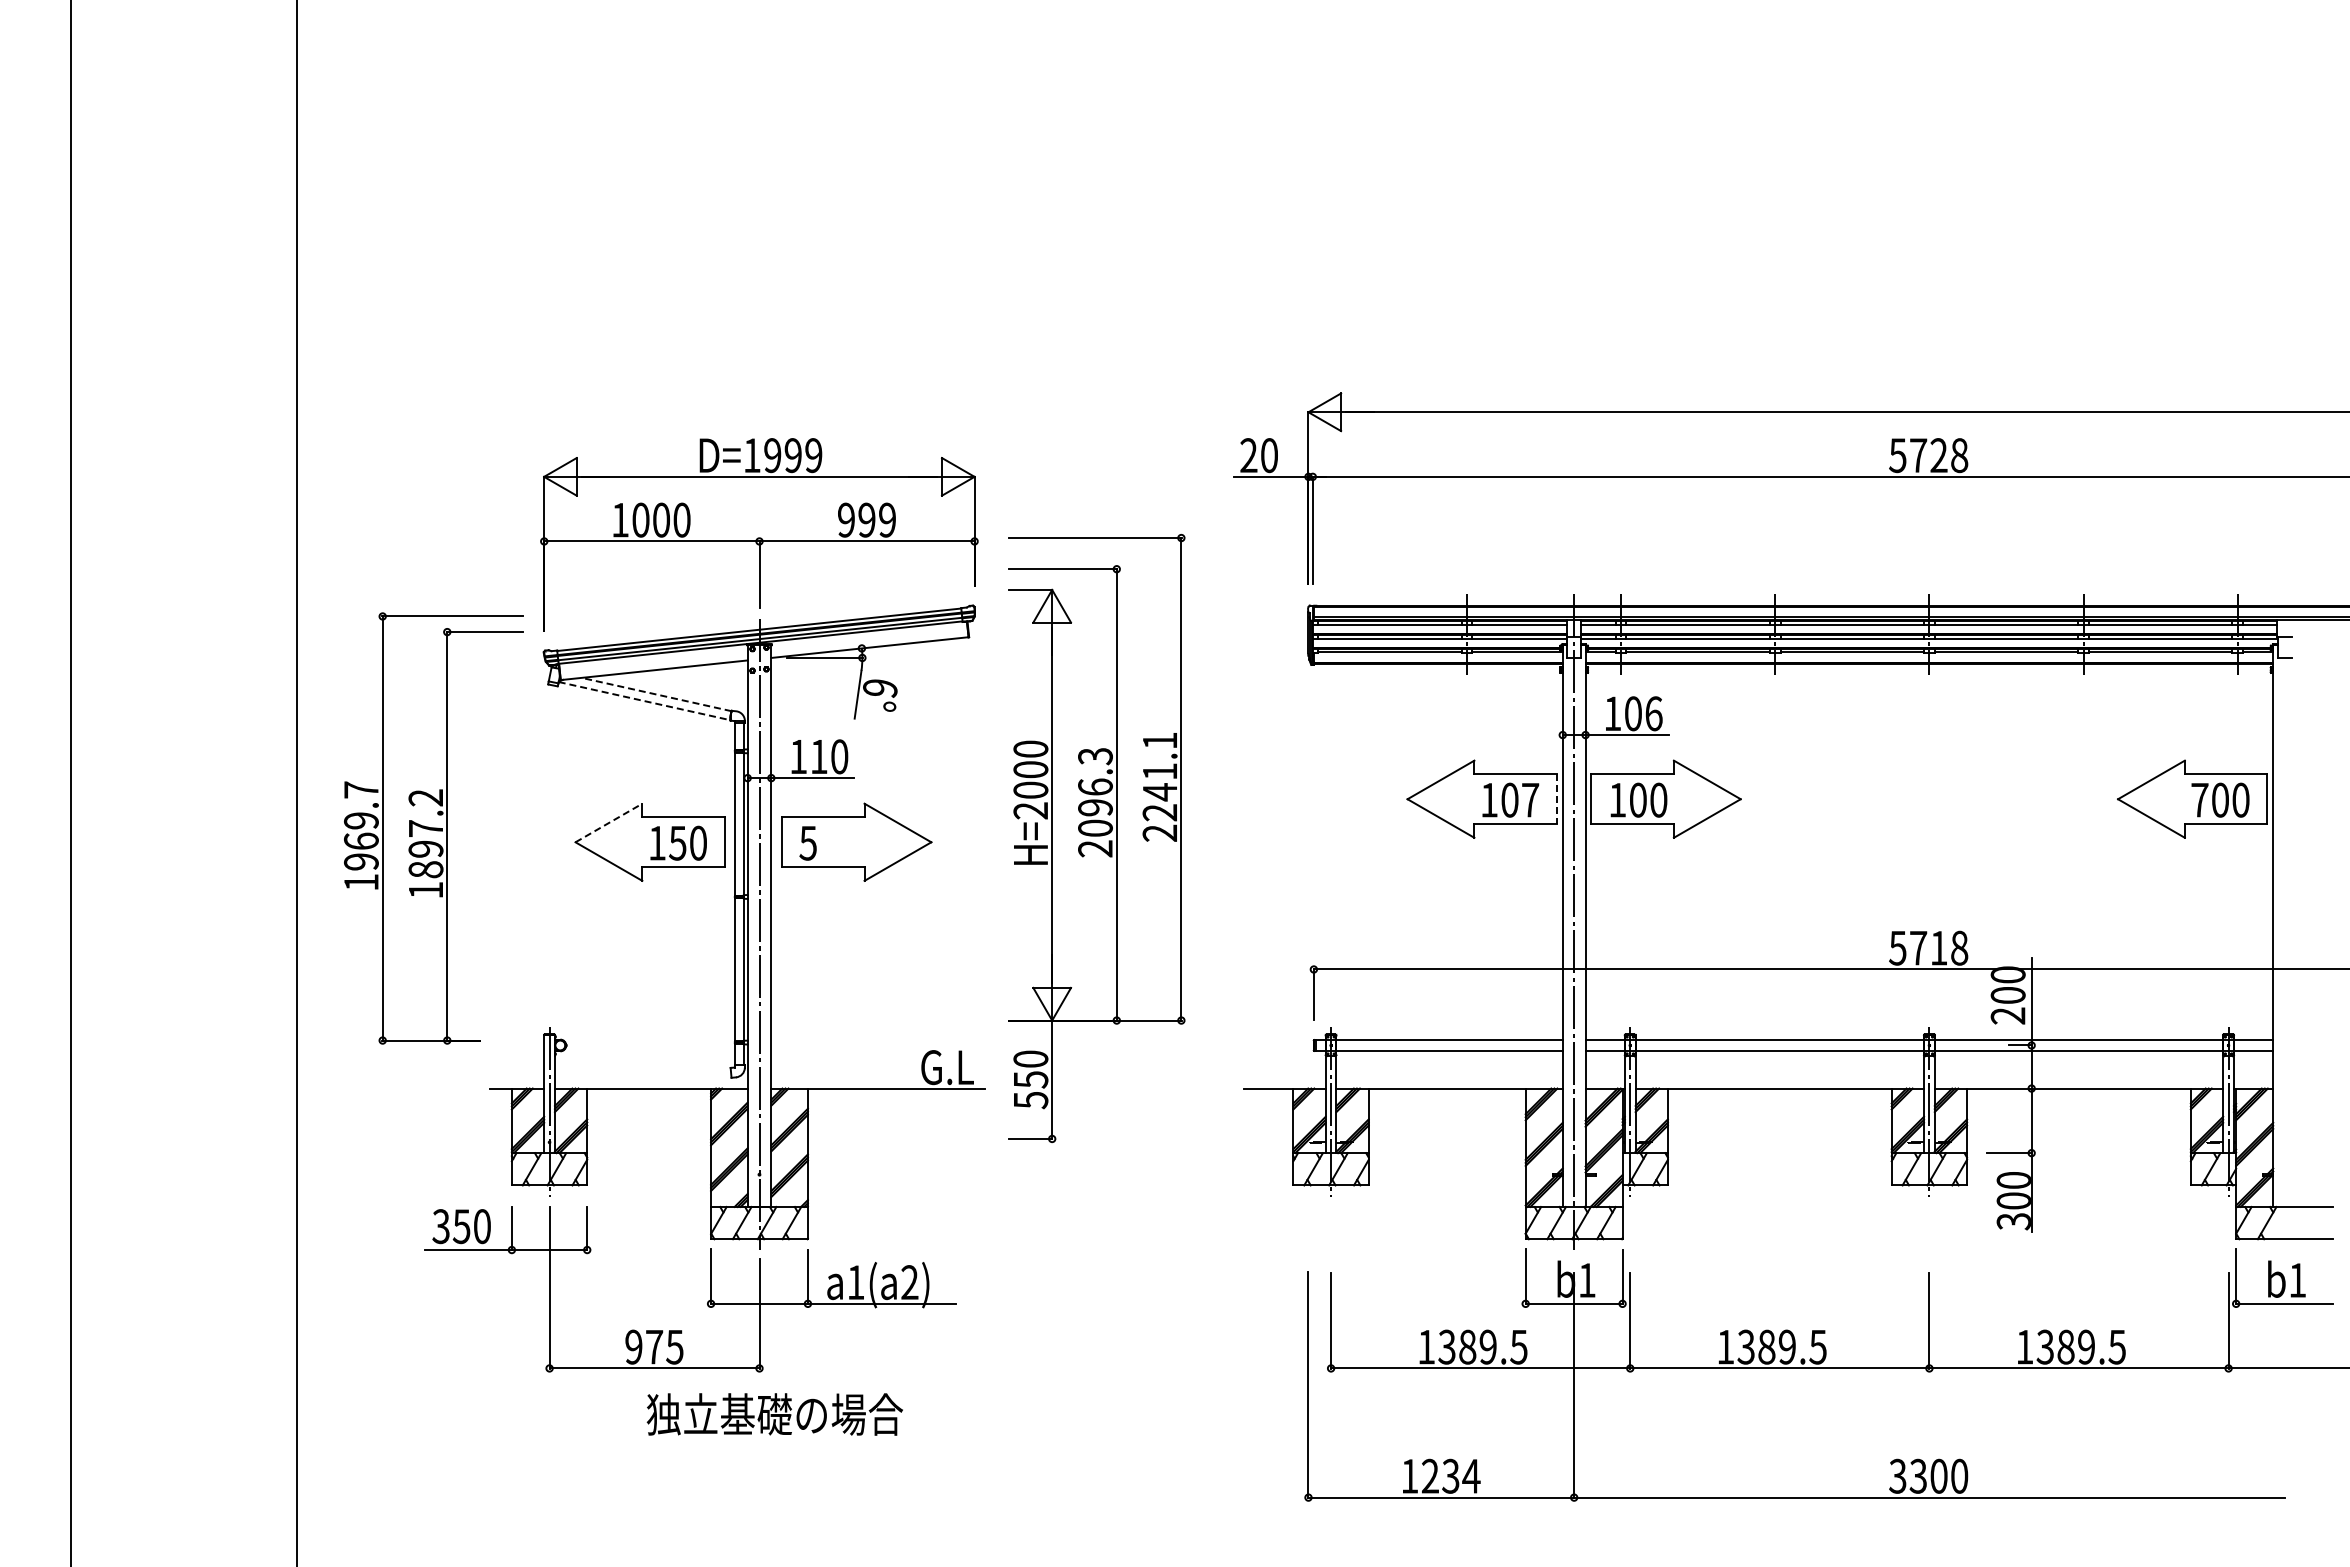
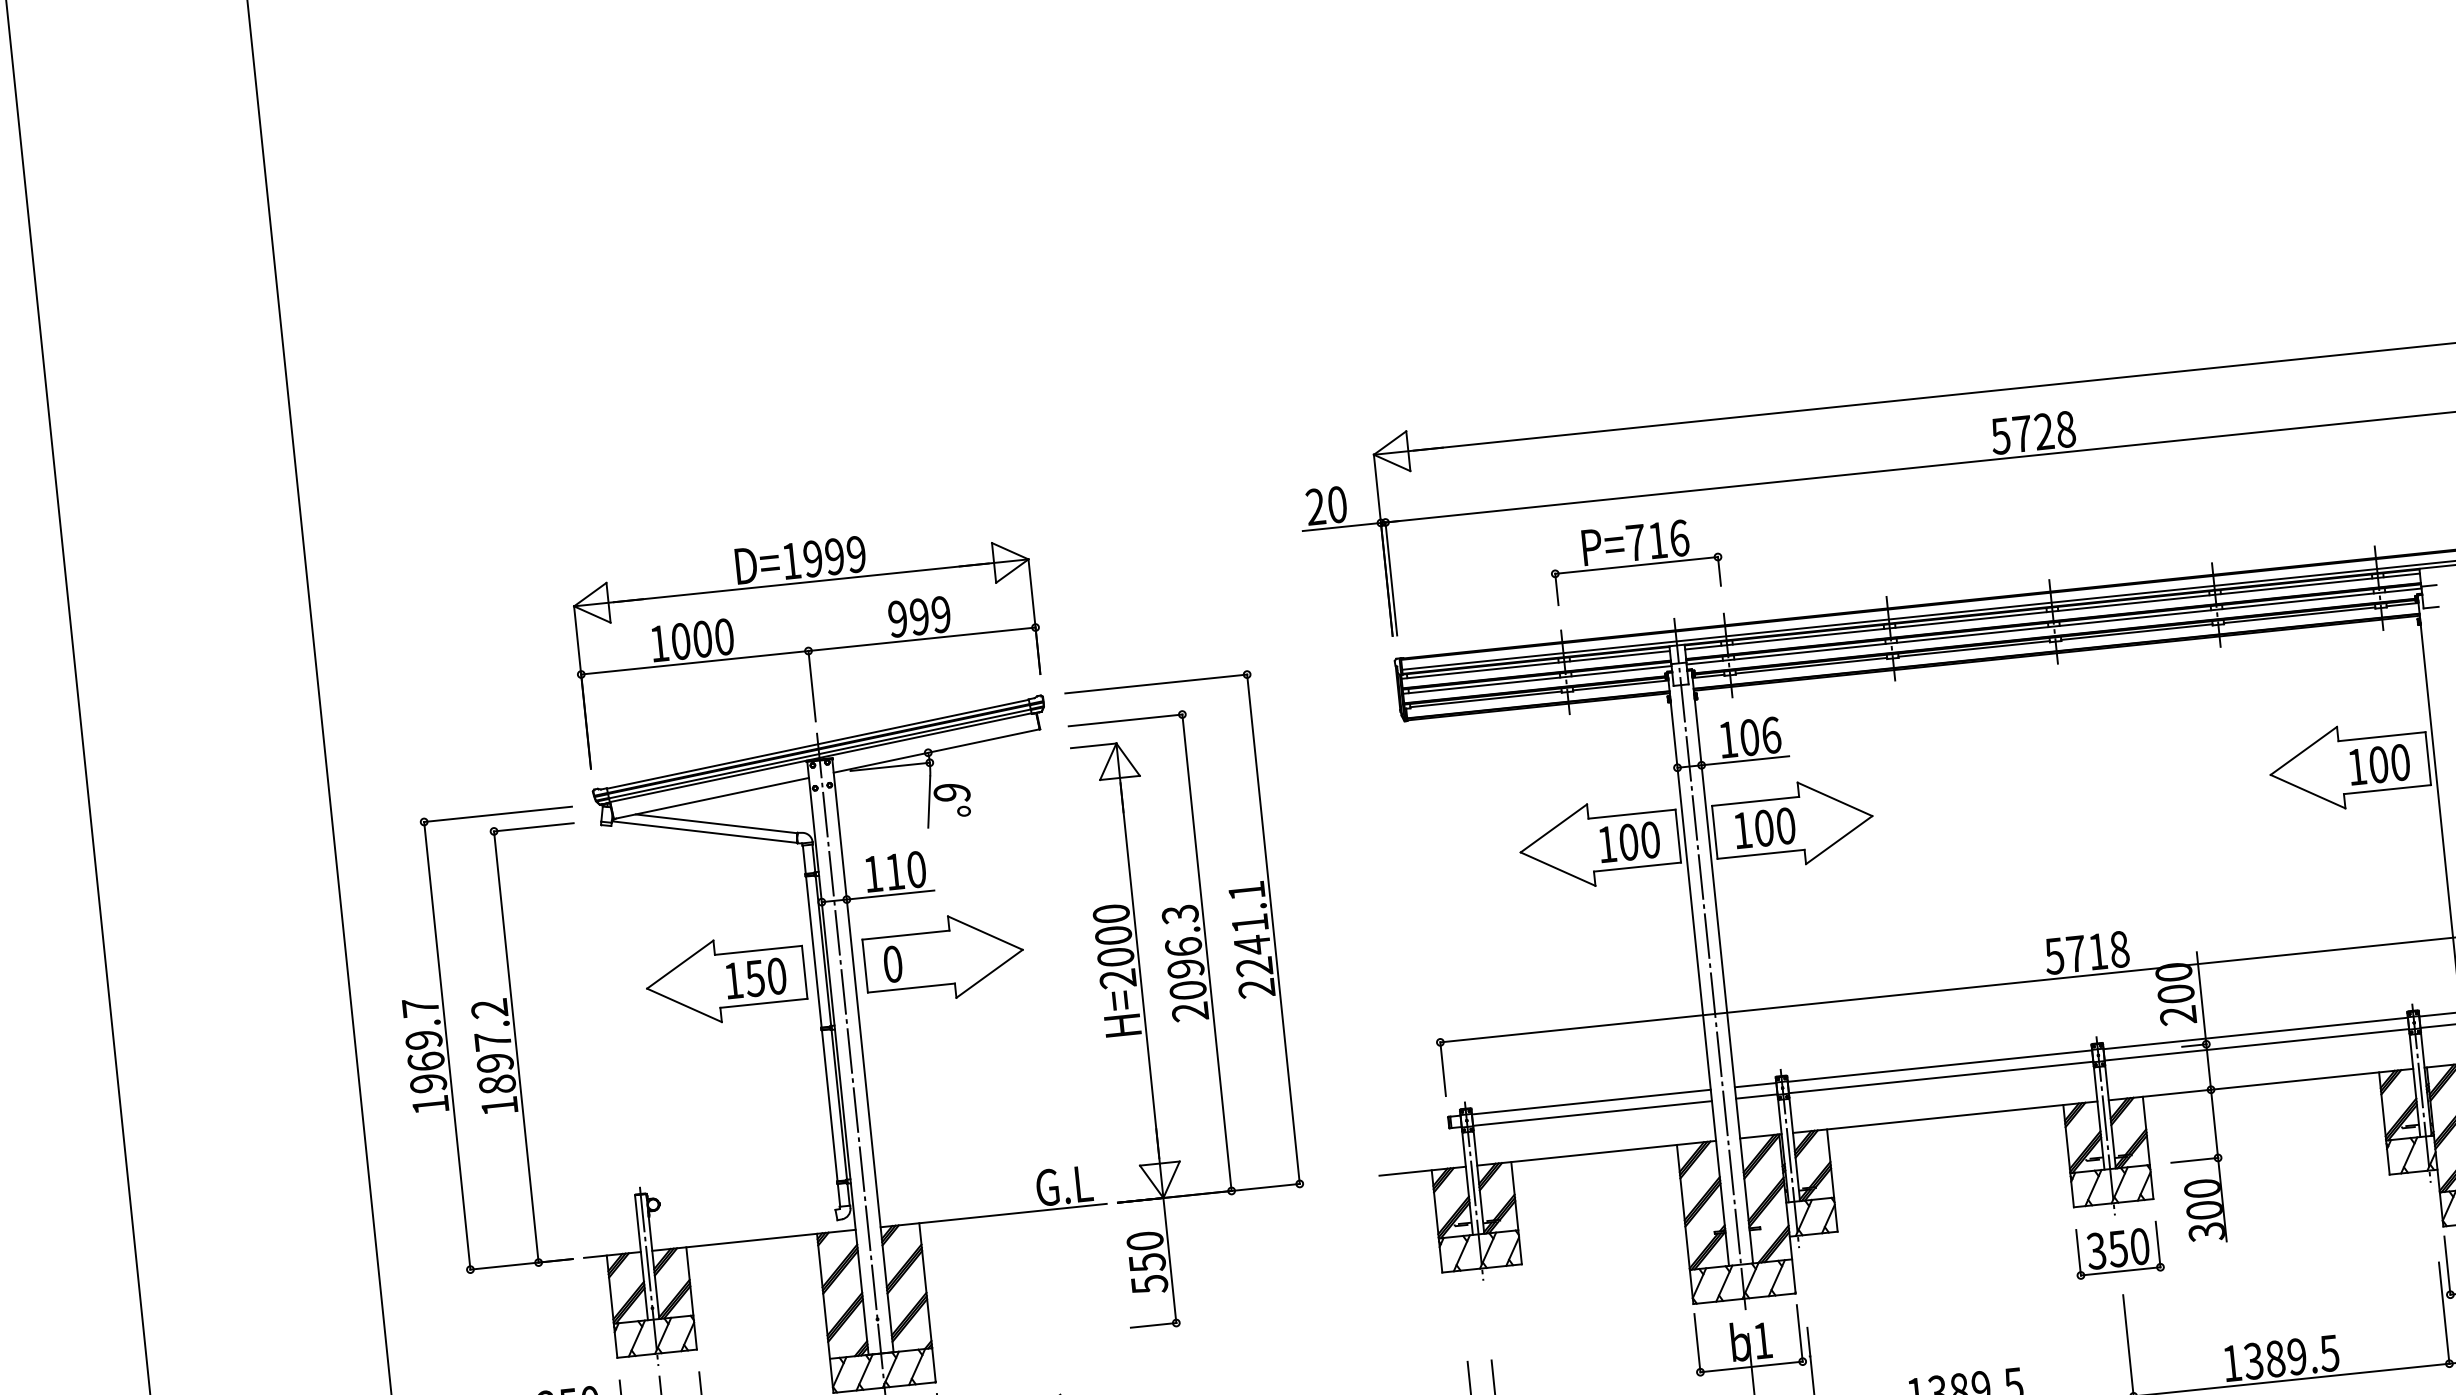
part: (1543, 536) -> (1635, 560), added
line: (656, 694) -> (716, 823), dashed -> solid
line: (645, 701) -> (705, 832), dashed -> solid
text: (1530, 799) -> (1650, 839), 107 -> 100
line: (1556, 799) -> (1677, 836), dashed -> solid
text: (2199, 800) -> (2356, 767), 700 -> 100
line: (608, 823) -> (679, 965), dashed -> solid
part: (433, 828) -> (500, 1040), moved
part: (1096, 838) -> (1190, 1001), moved
text: (807, 842) -> (892, 963), 5 -> 0
part: (1929, 1230) -> (2118, 1250), added

